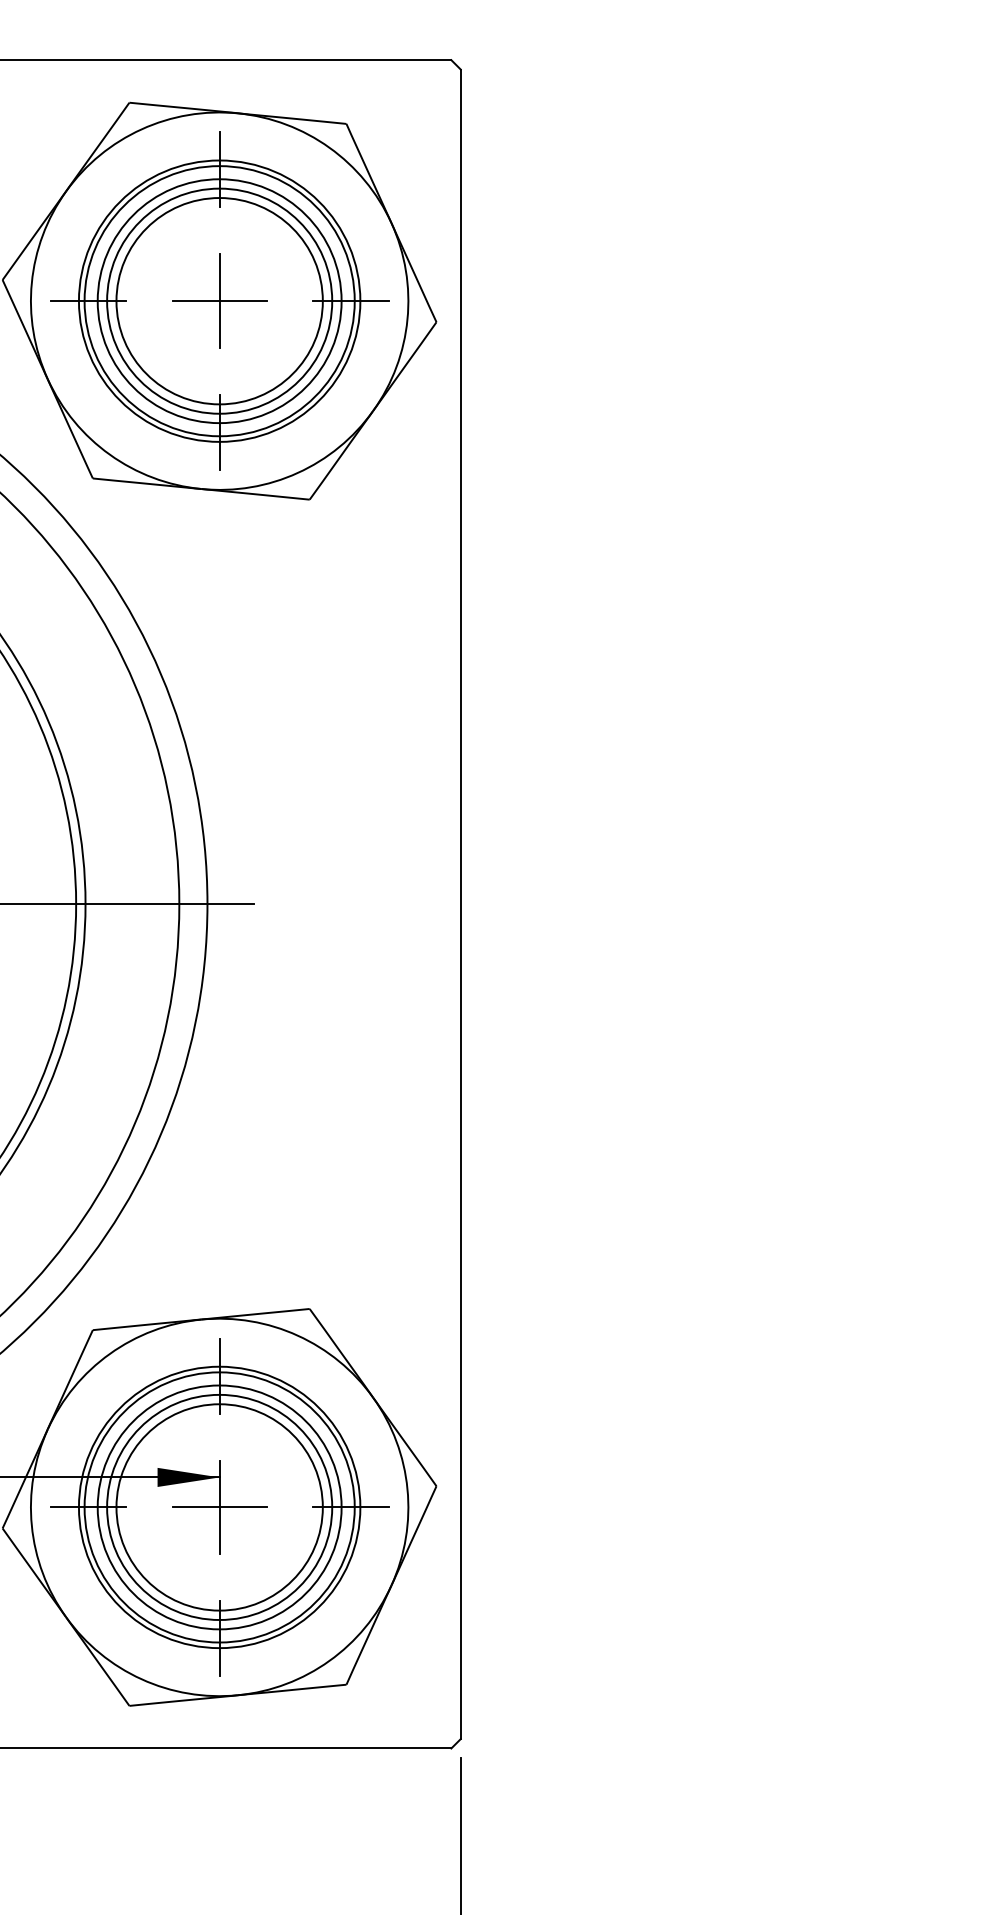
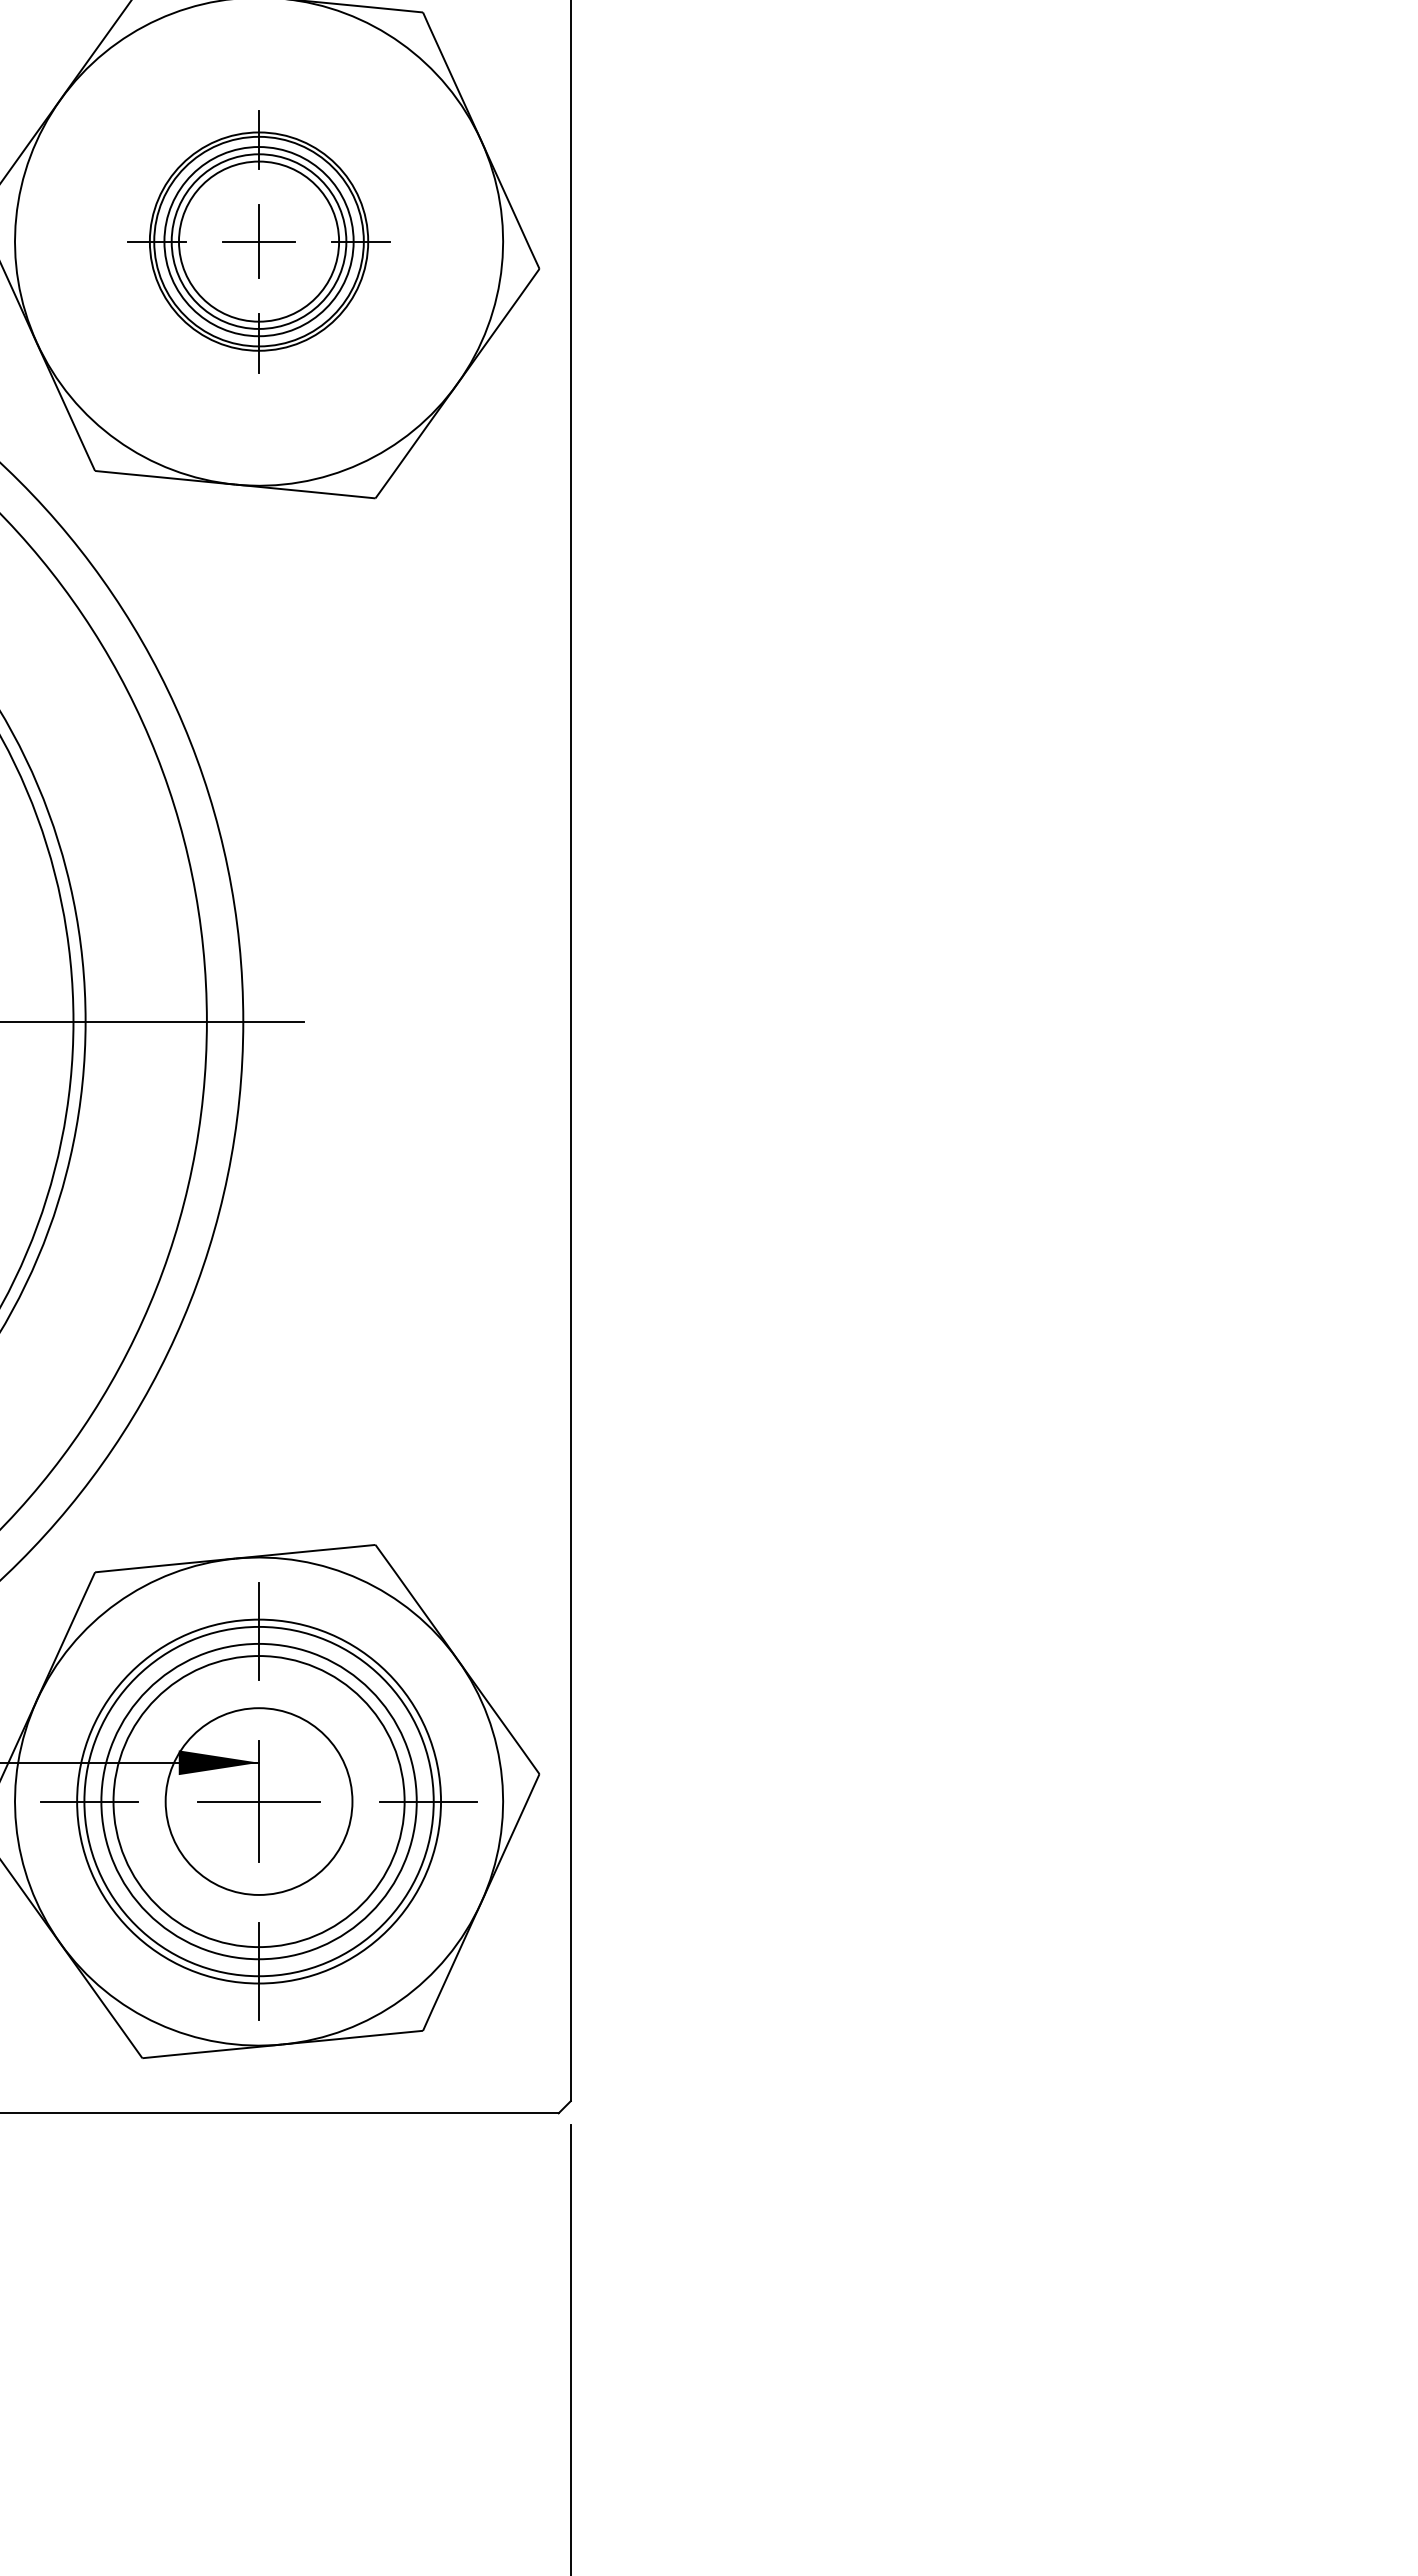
part: (219, 301) -> (258, 241), size x0.6
circle: (219, 1507) -> (258, 1801), size x0.7

